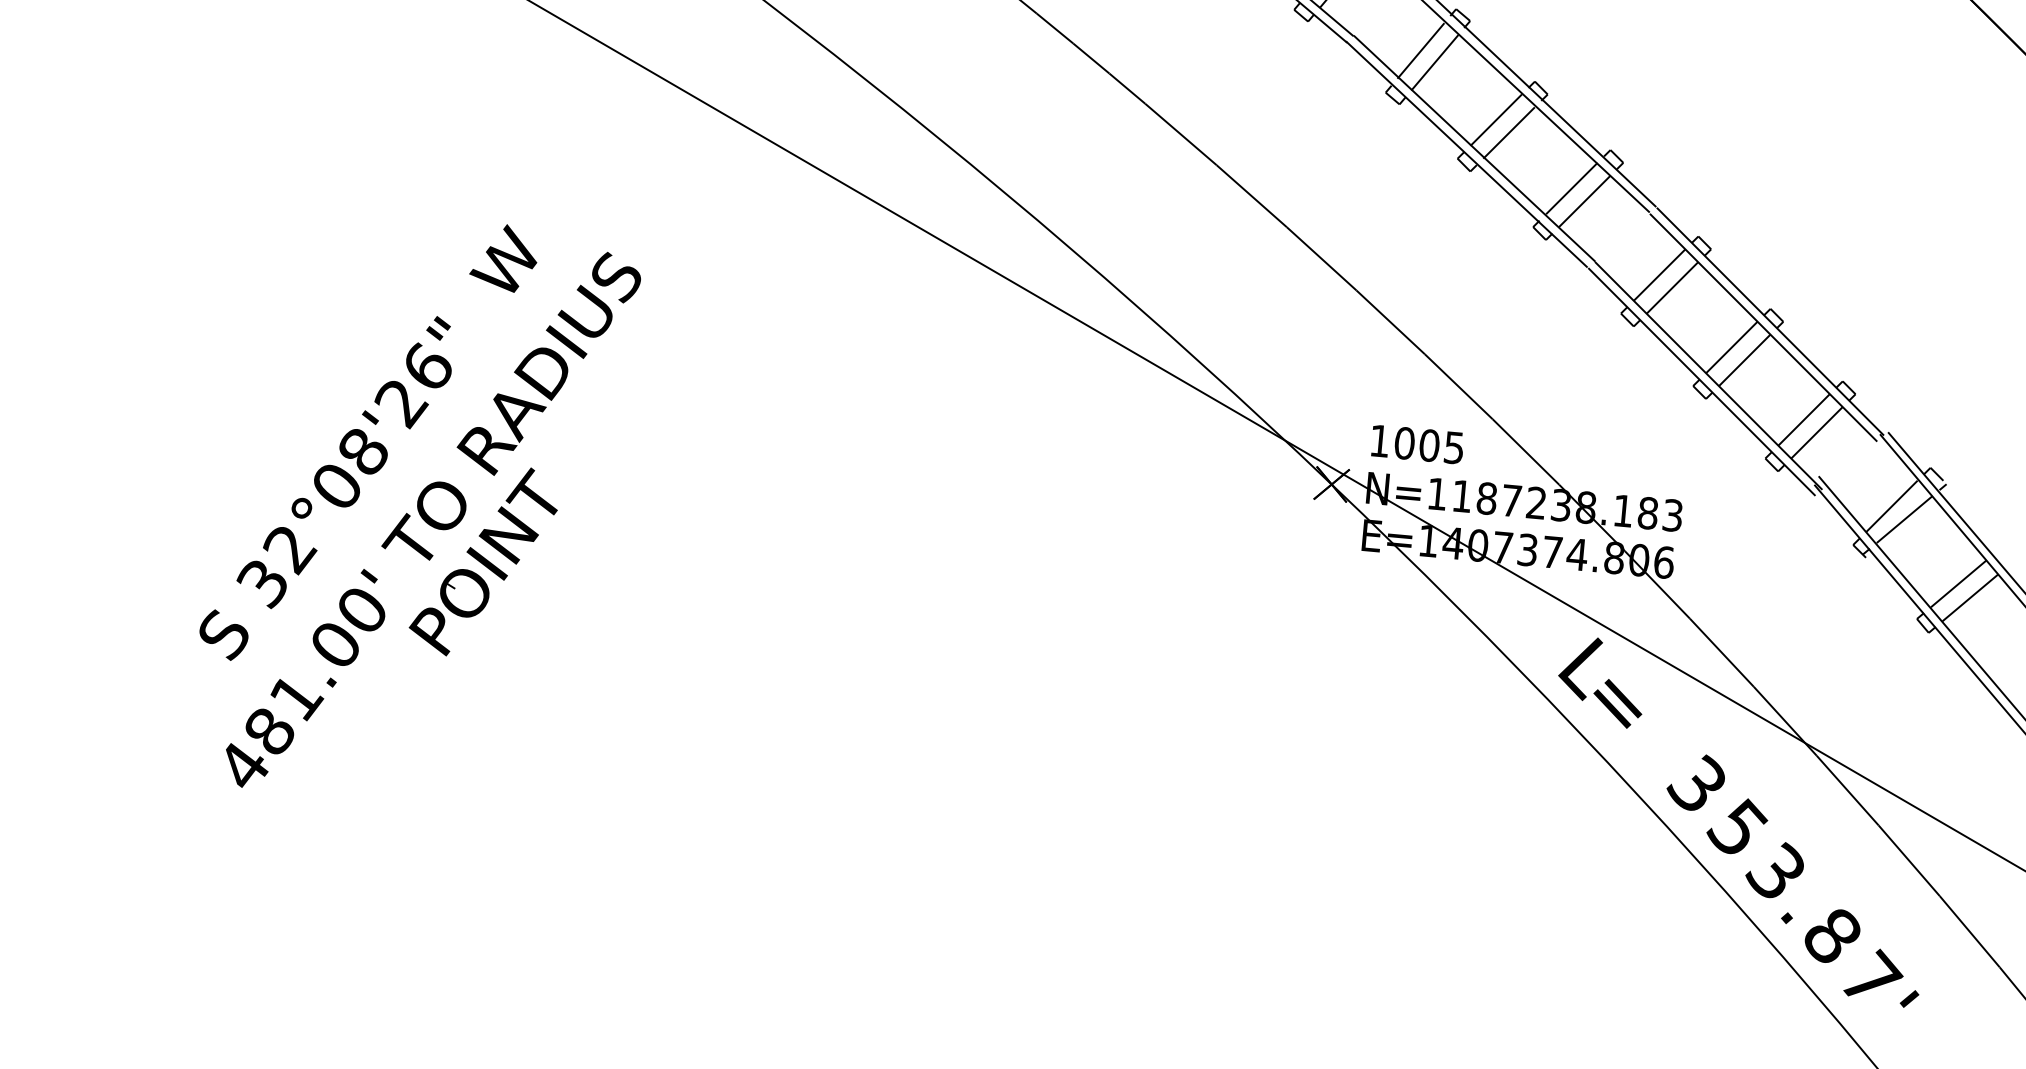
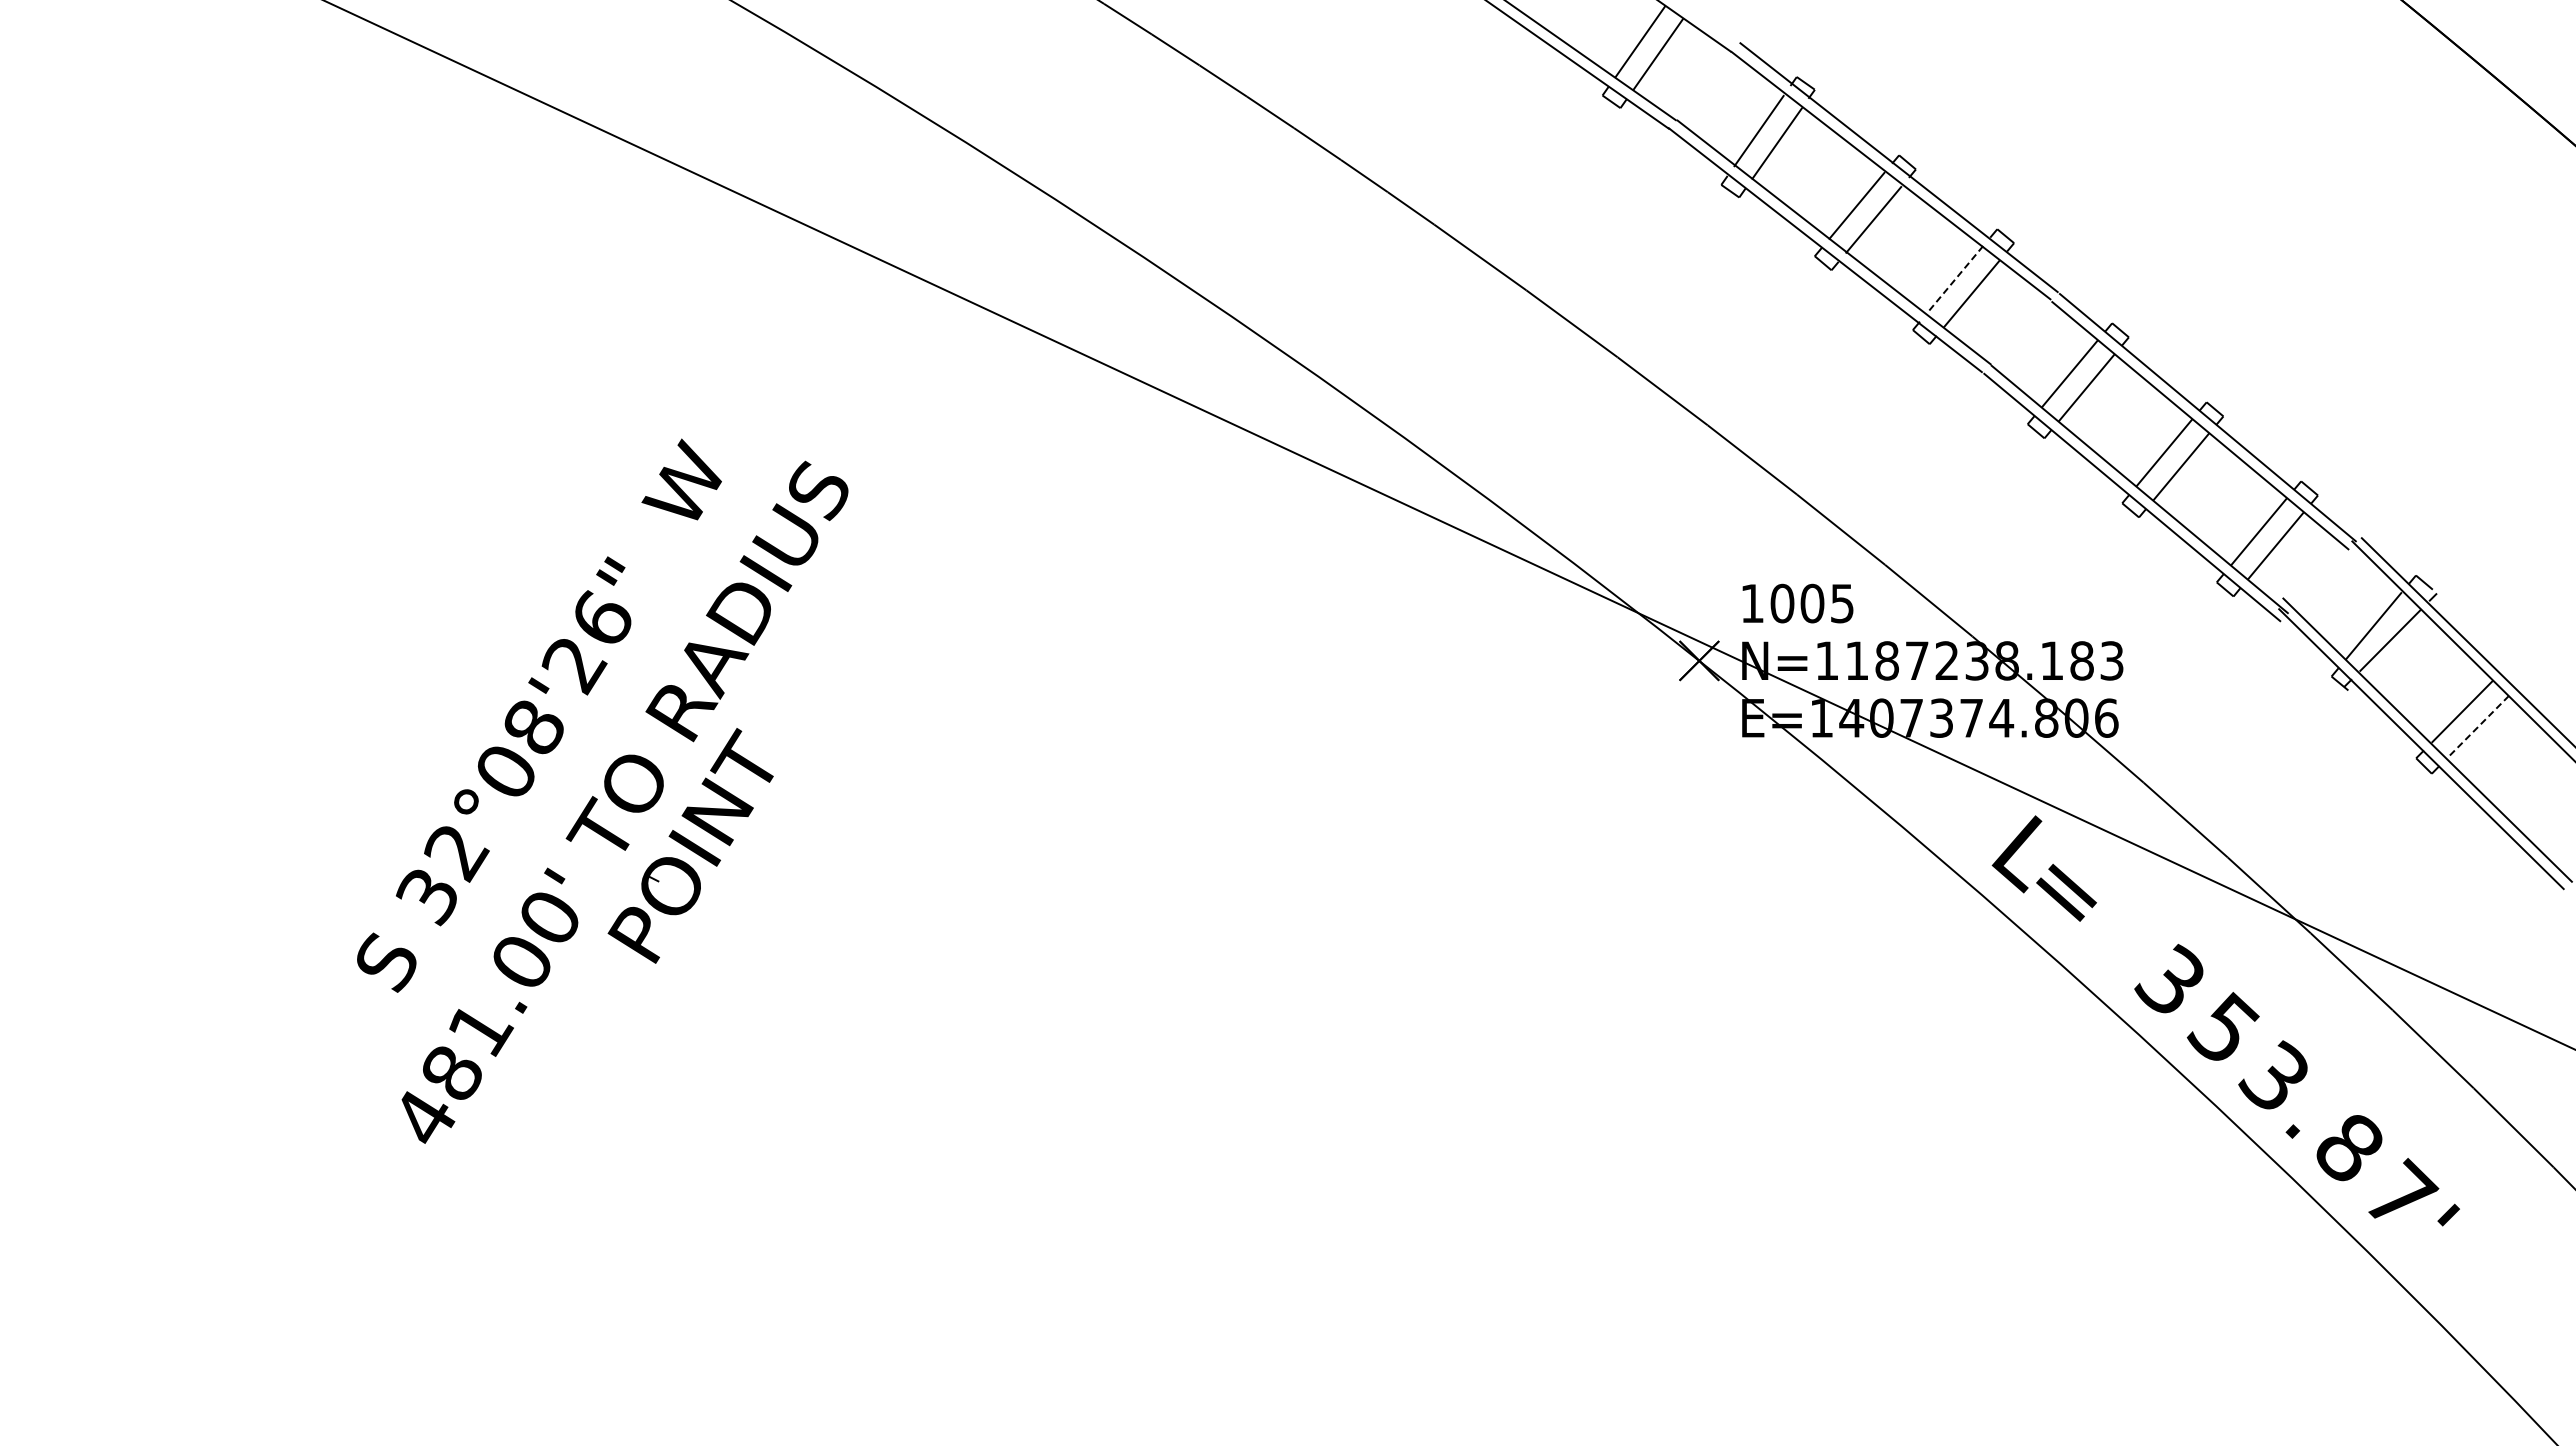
line: (1572, 188) -> (1955, 279), solid -> dashed
line: (1970, 598) -> (2478, 727), solid -> dashed

